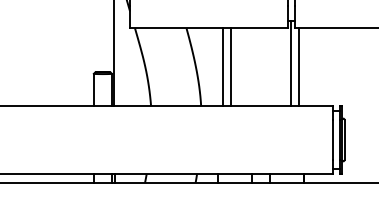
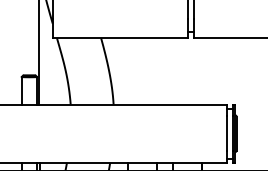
line: (291, 63) -> (191, 68), removed
line: (223, 67) -> (132, 71), removed
line: (230, 67) -> (138, 71), removed
line: (299, 67) -> (197, 71), removed

